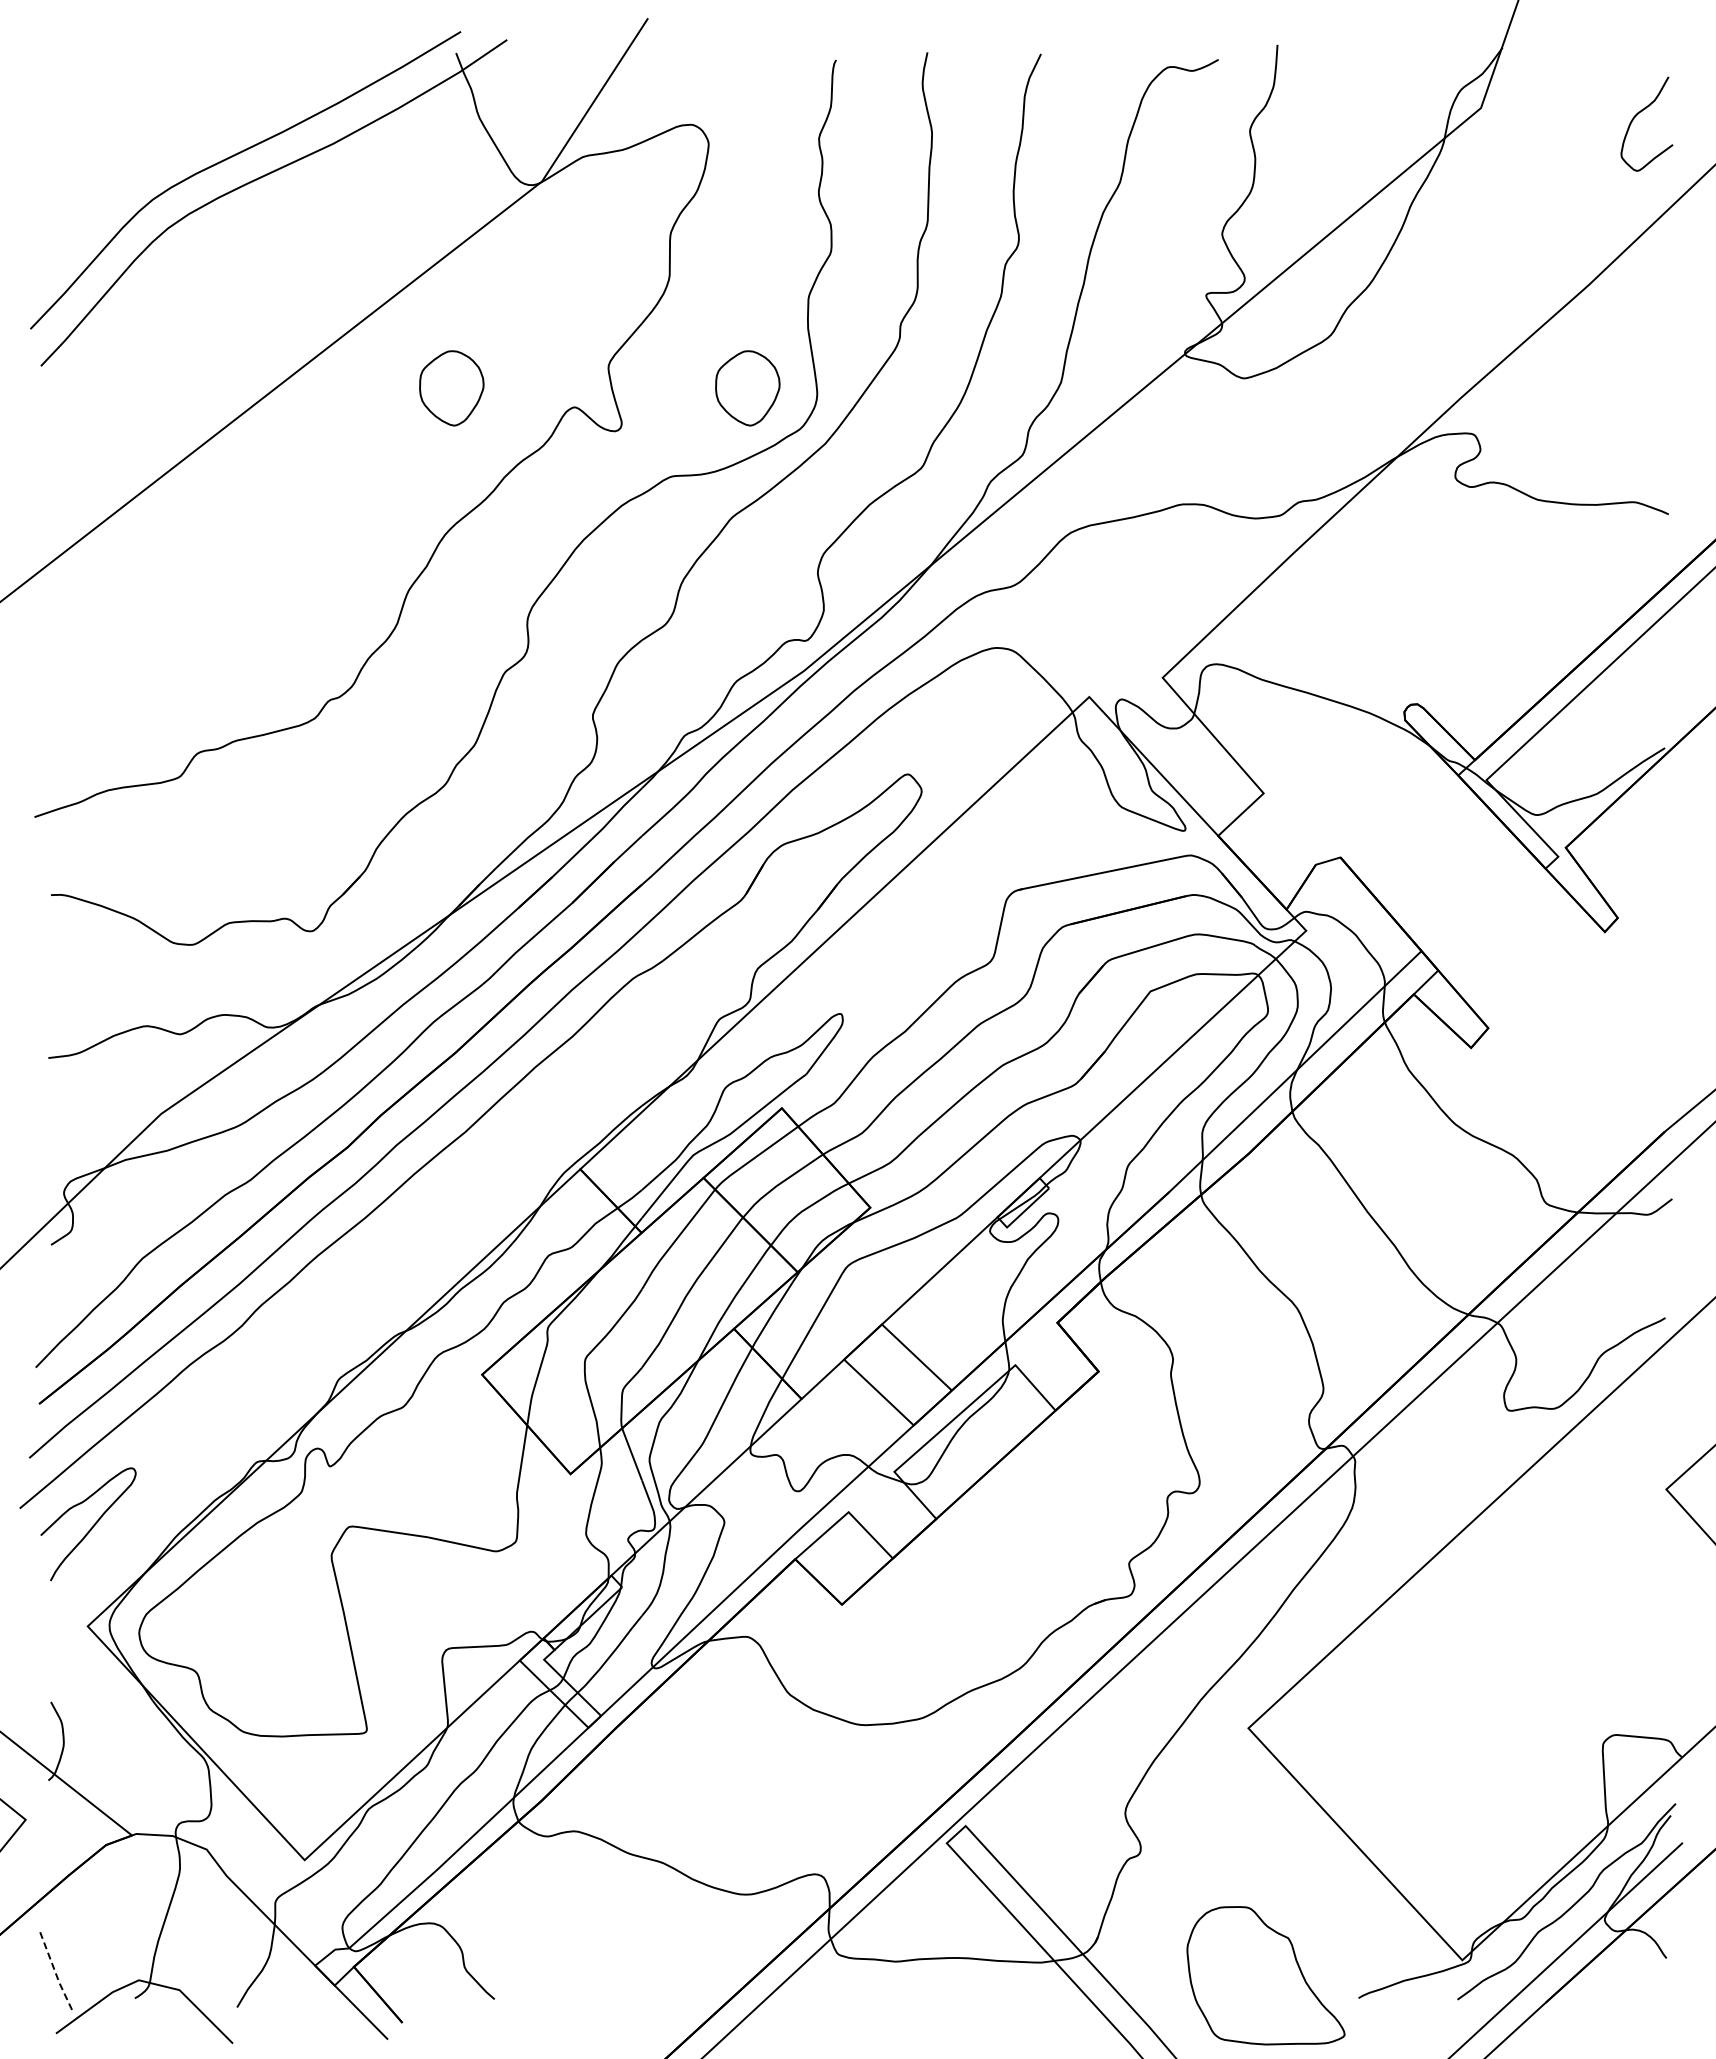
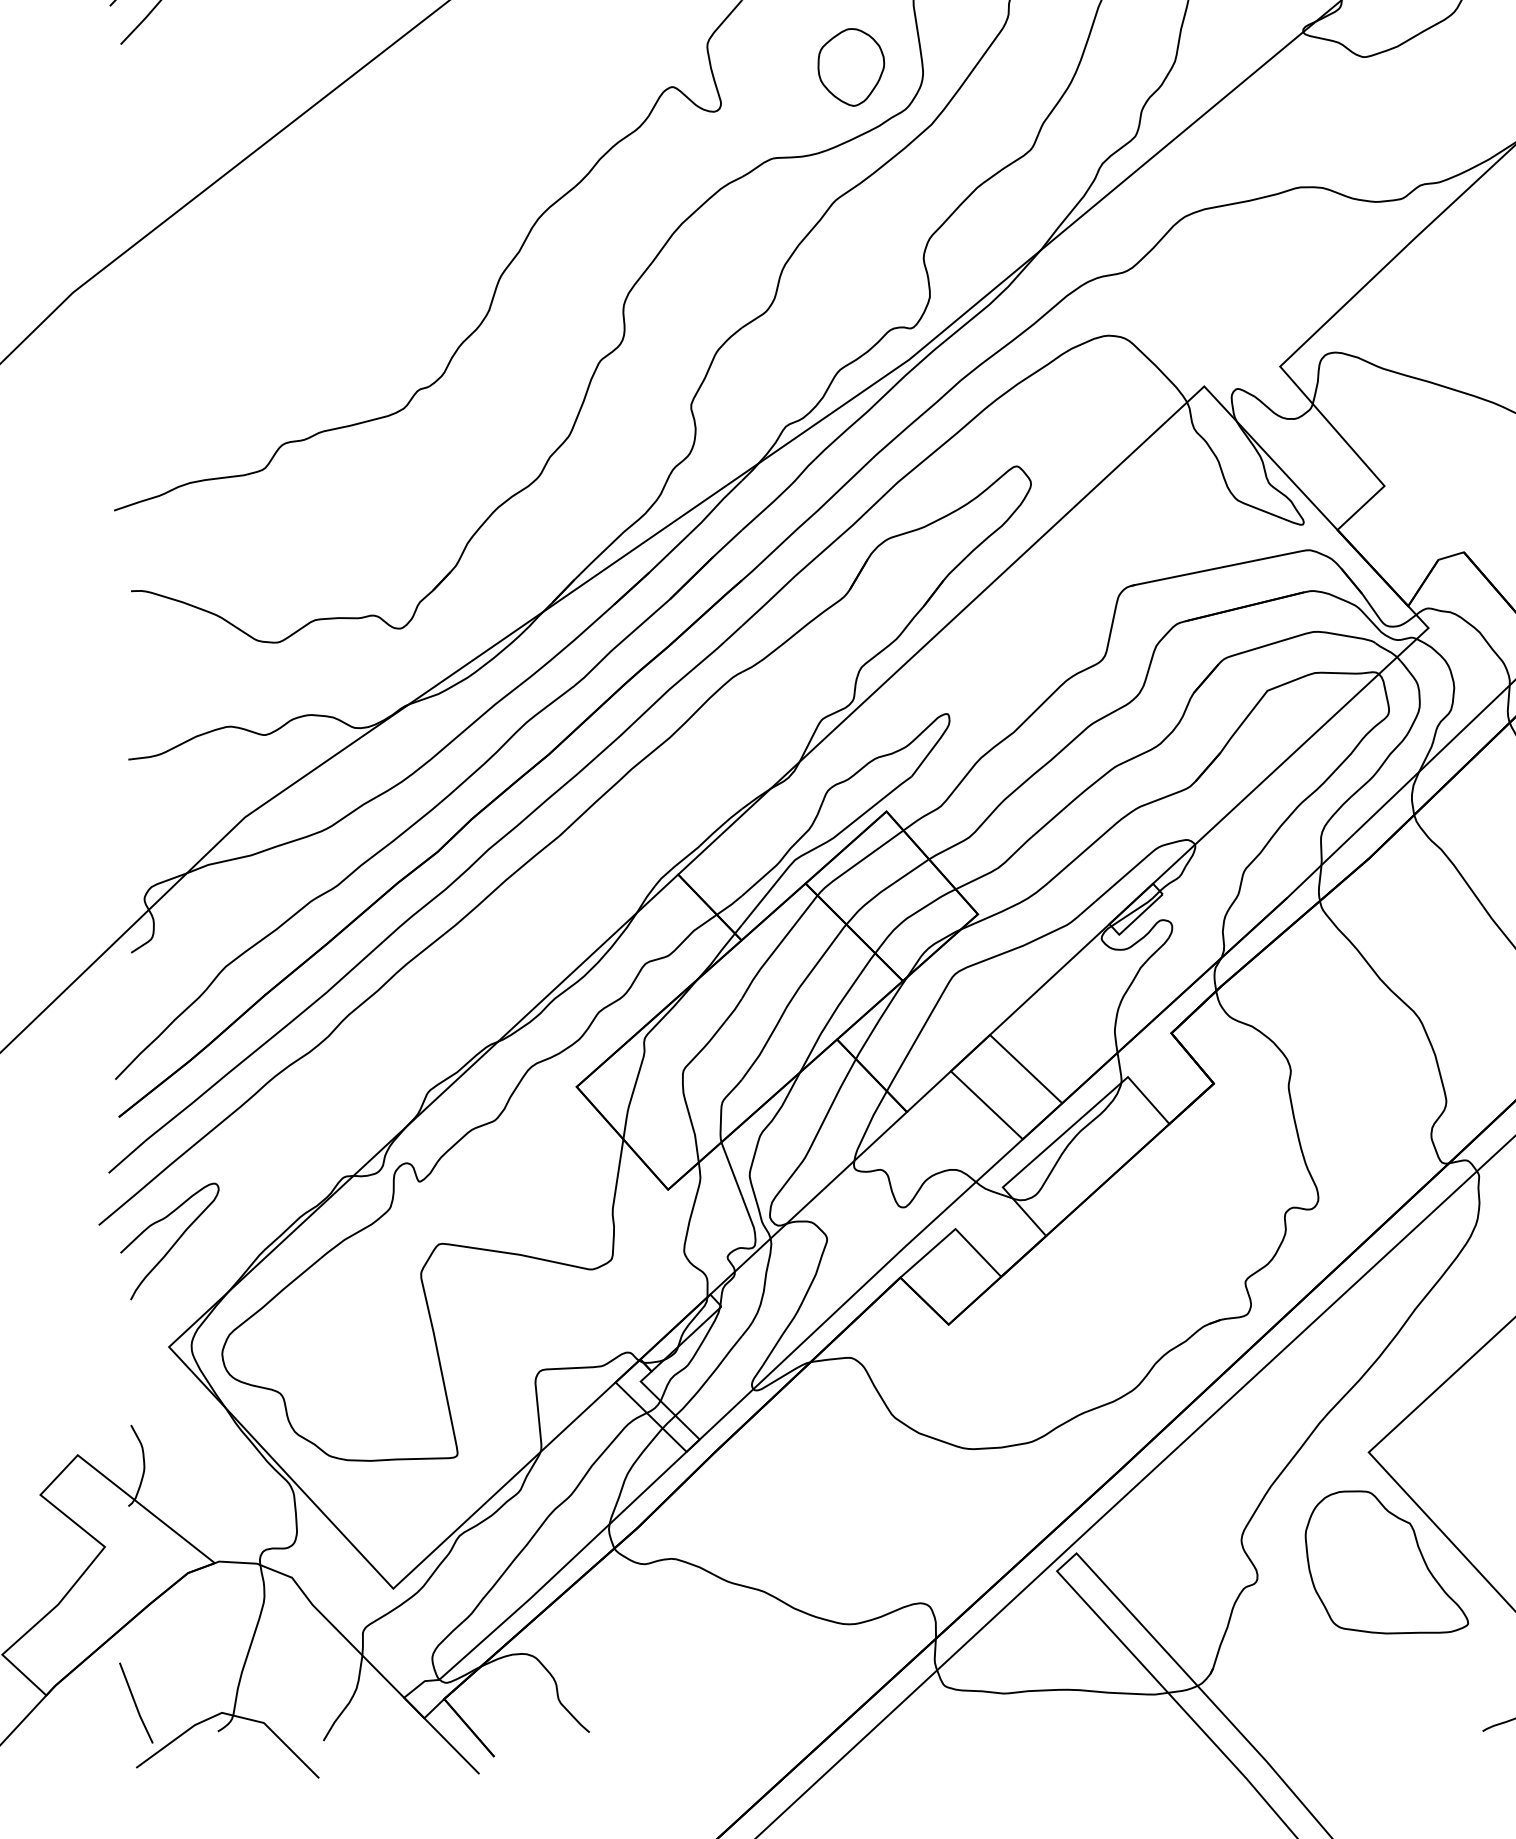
part: (451, 388) -> (545, 67), removed
line: (55, 1971) -> (135, 1703), dashed -> solid
part: (1265, 1975) -> (1386, 1562), moved

